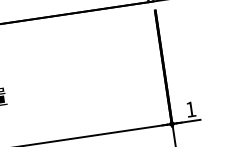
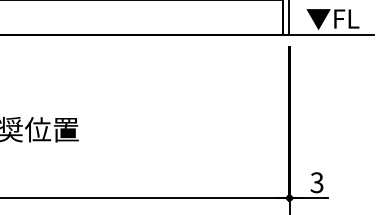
text: (190, 109) -> (316, 182), 1 -> 3

